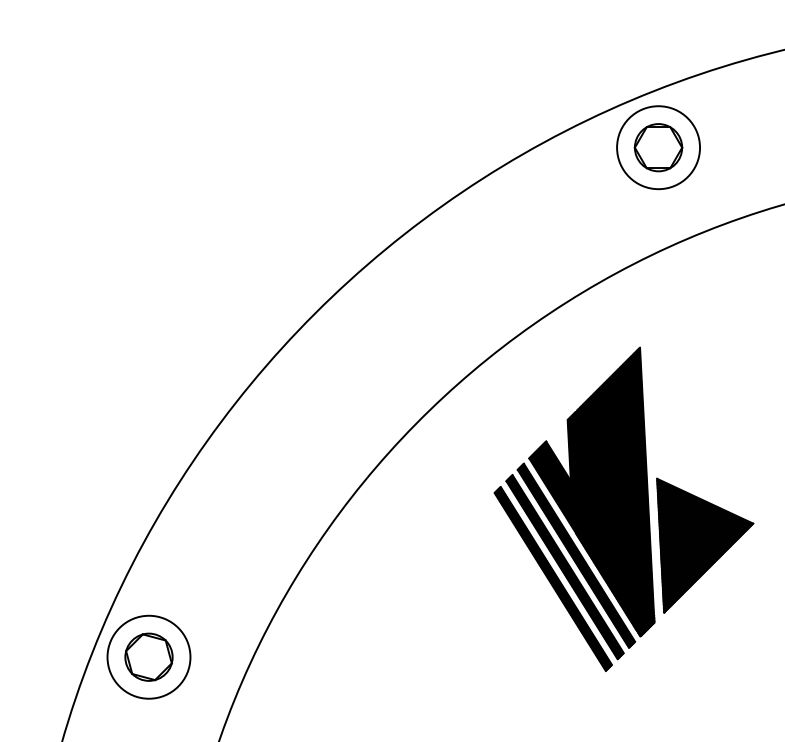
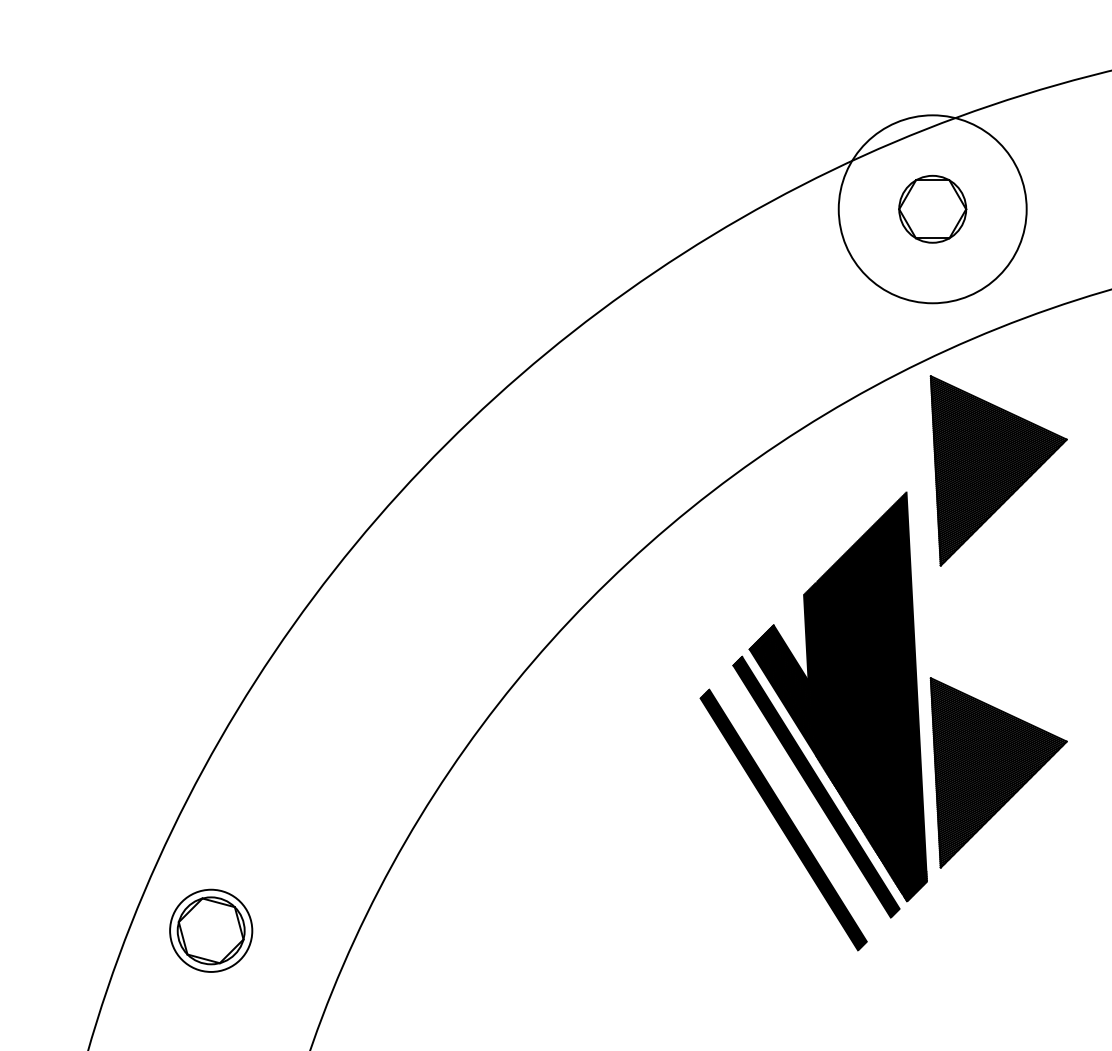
circle: (658, 147) -> (932, 209), size x1.6
part: (704, 332) -> (998, 470), added
part: (565, 566) -> (800, 802), removed
circle: (148, 657) -> (210, 930), size x0.7

